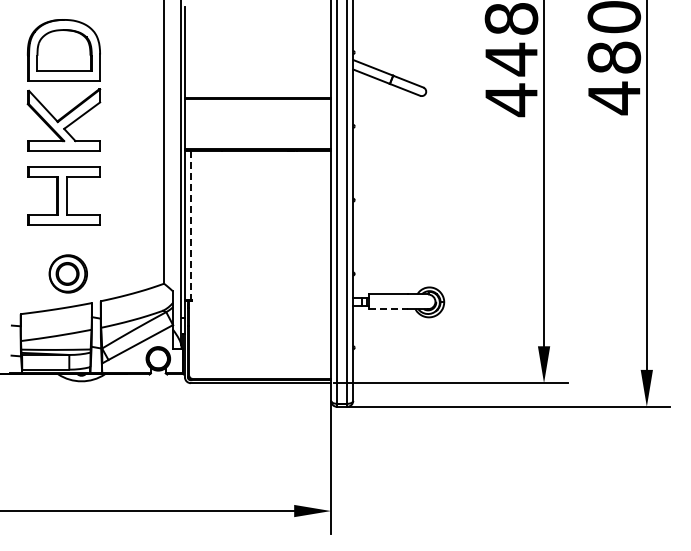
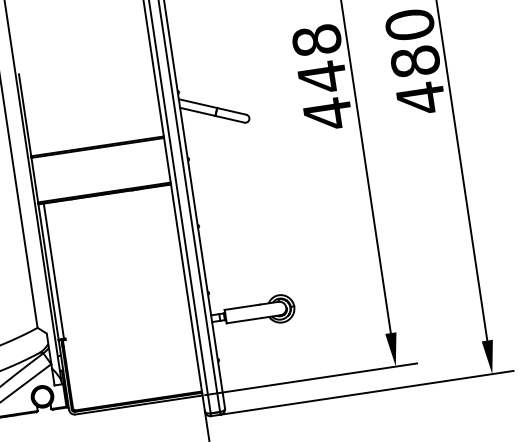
line: (190, 225) -> (53, 271), dashed -> solid
line: (388, 309) -> (244, 320), dashed -> solid

